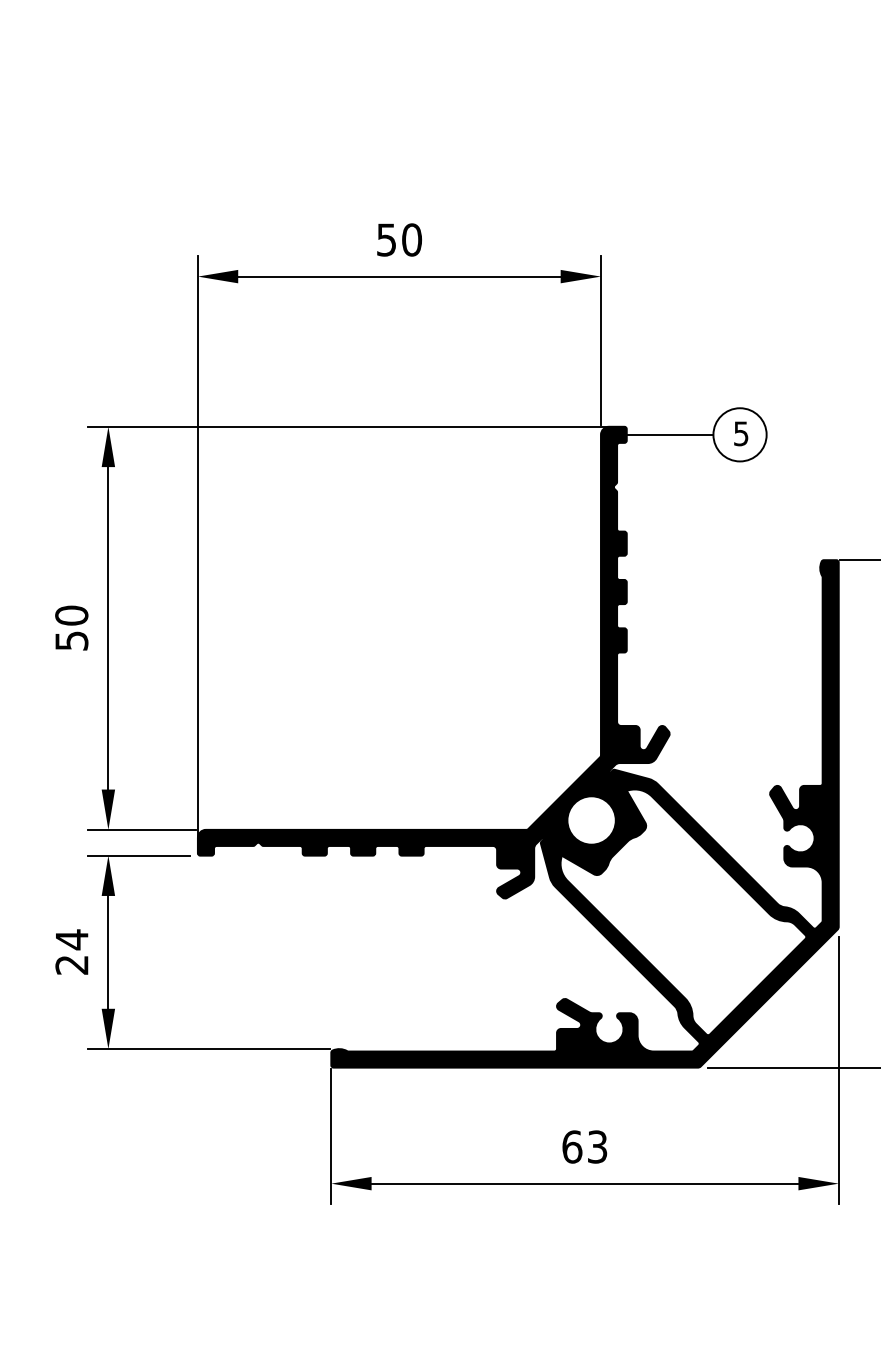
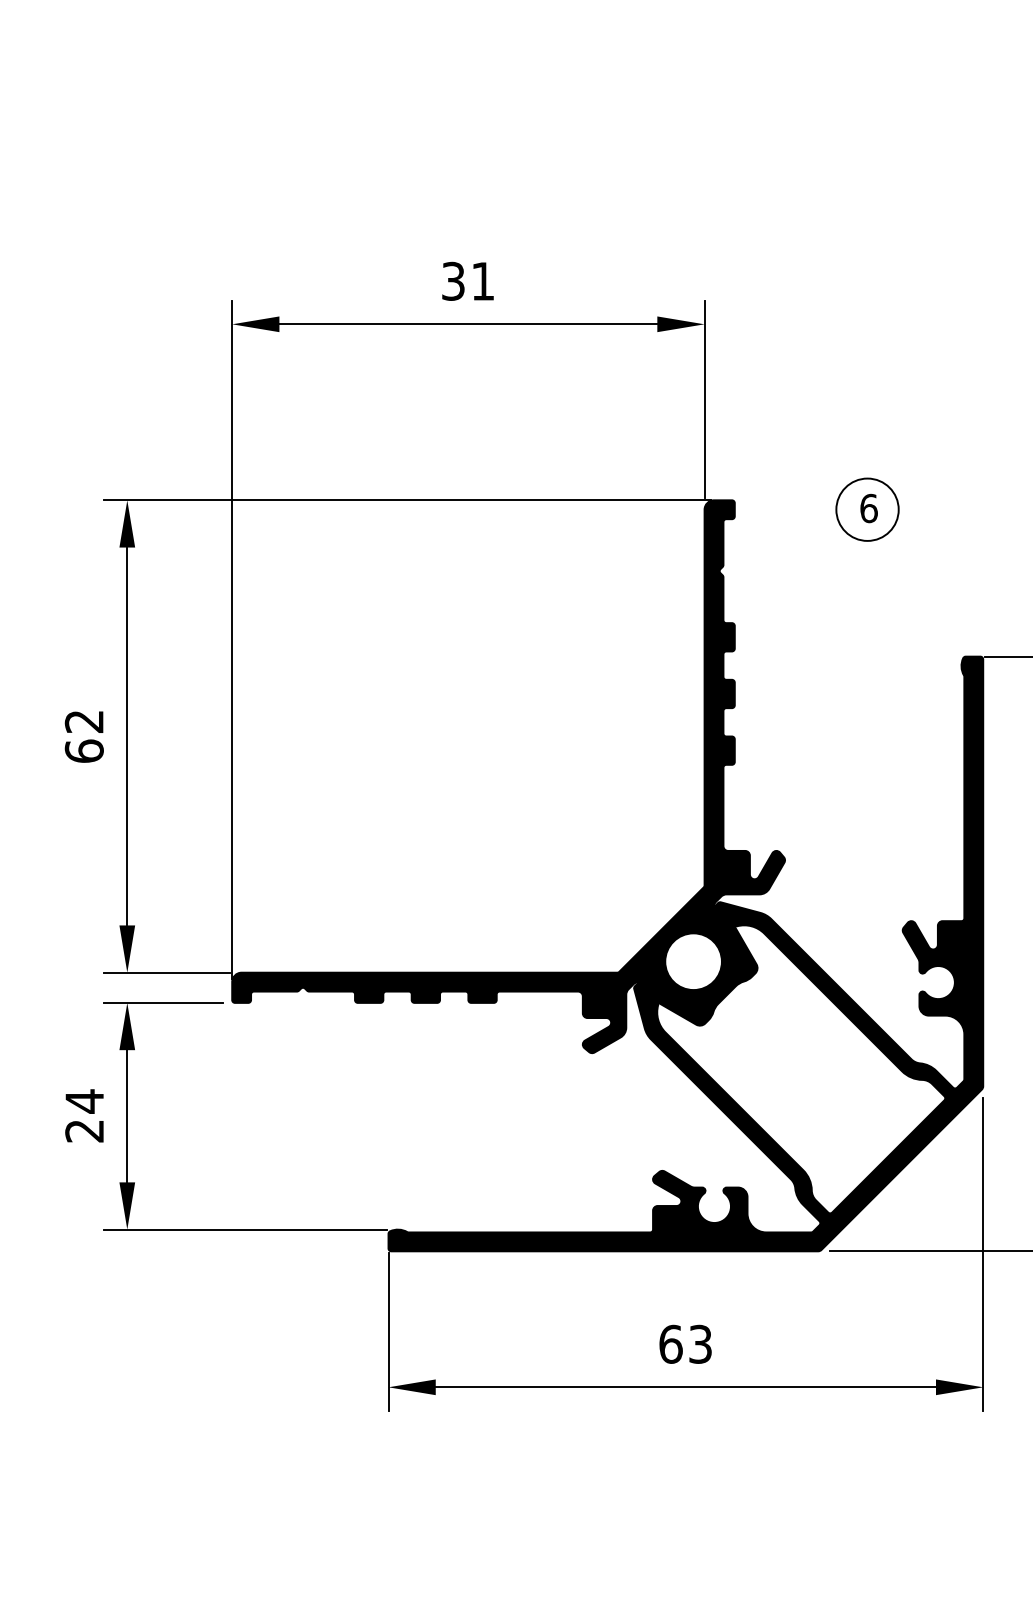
text: (399, 239) -> (468, 280), 50 -> 31
text: (740, 433) -> (868, 508), 5 -> 6
line: (670, 434) -> (785, 509), removed
text: (71, 628) -> (83, 736), 50 -> 62

